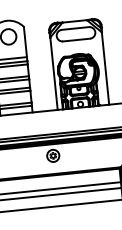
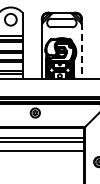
line: (105, 69) -> (81, 51), solid -> dashed

